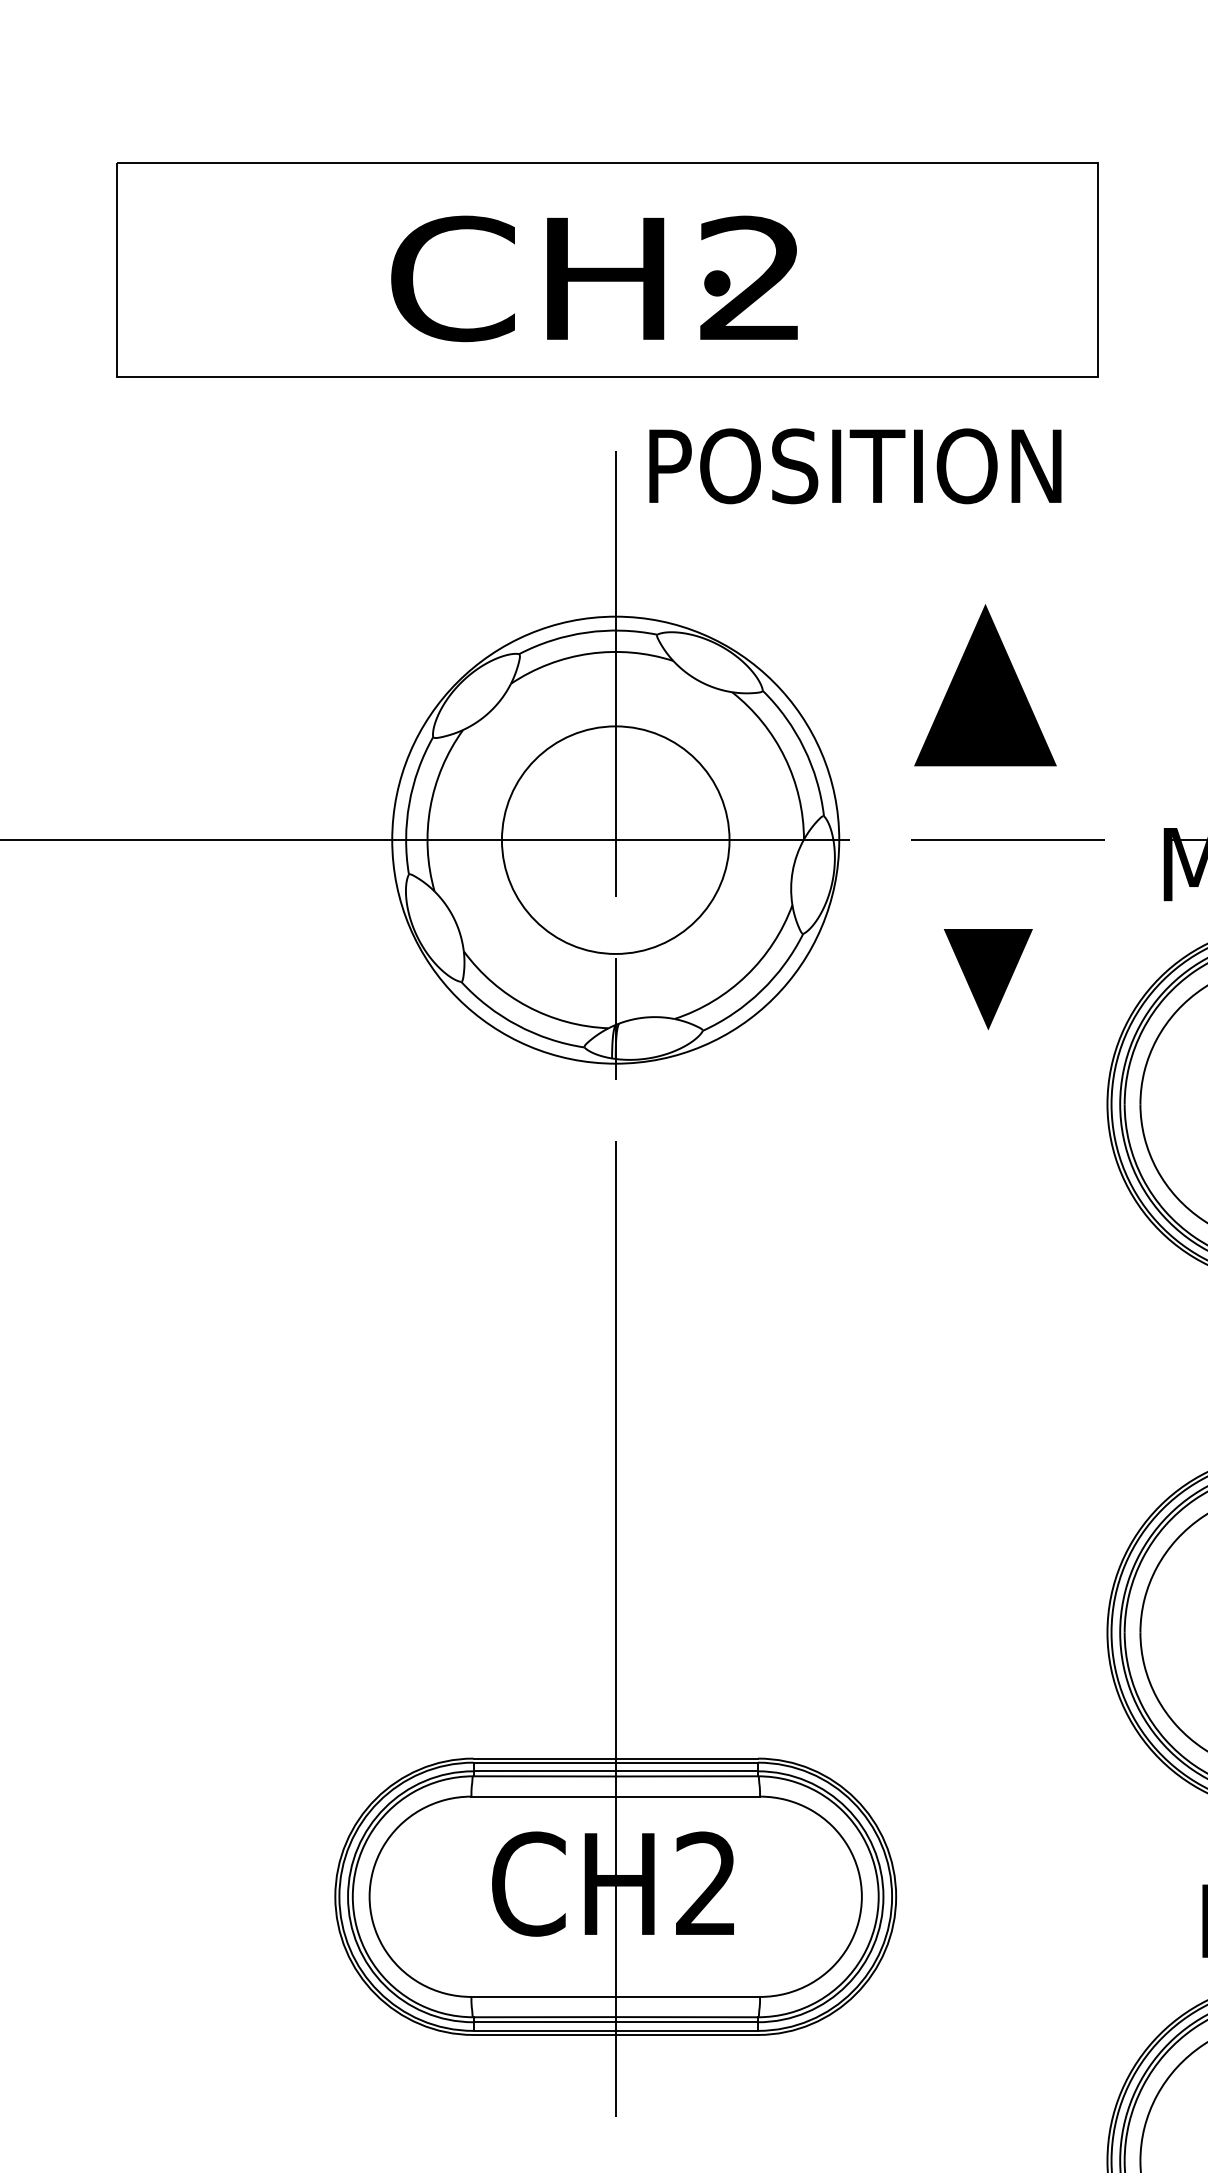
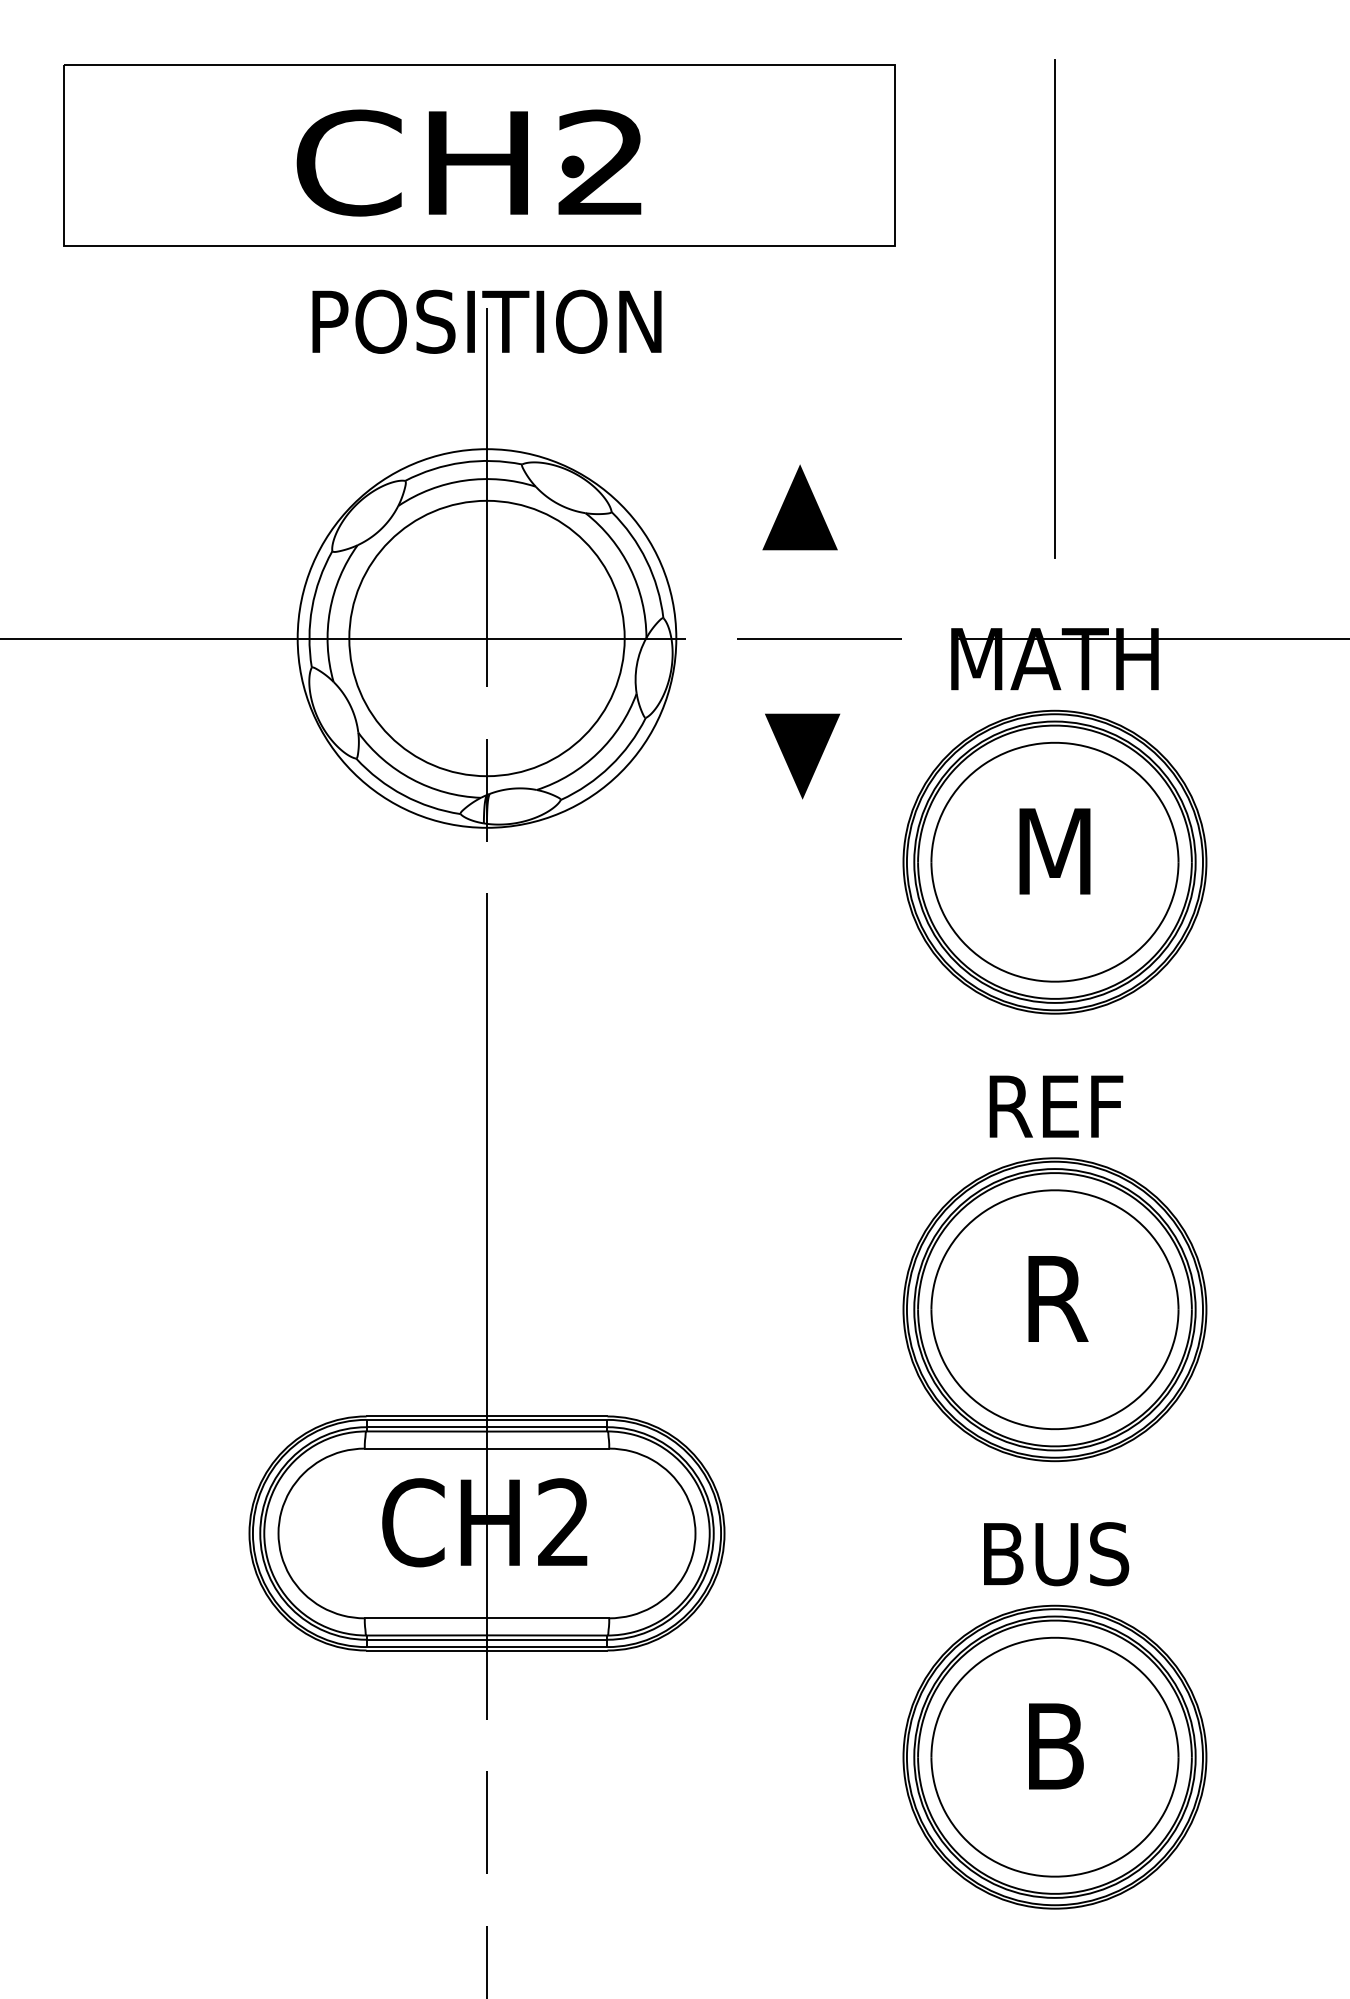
text: (854, 465) -> (486, 321), moved
part: (984, 685) -> (799, 507), size x0.62
circle: (615, 840) -> (486, 638), size x1.43

